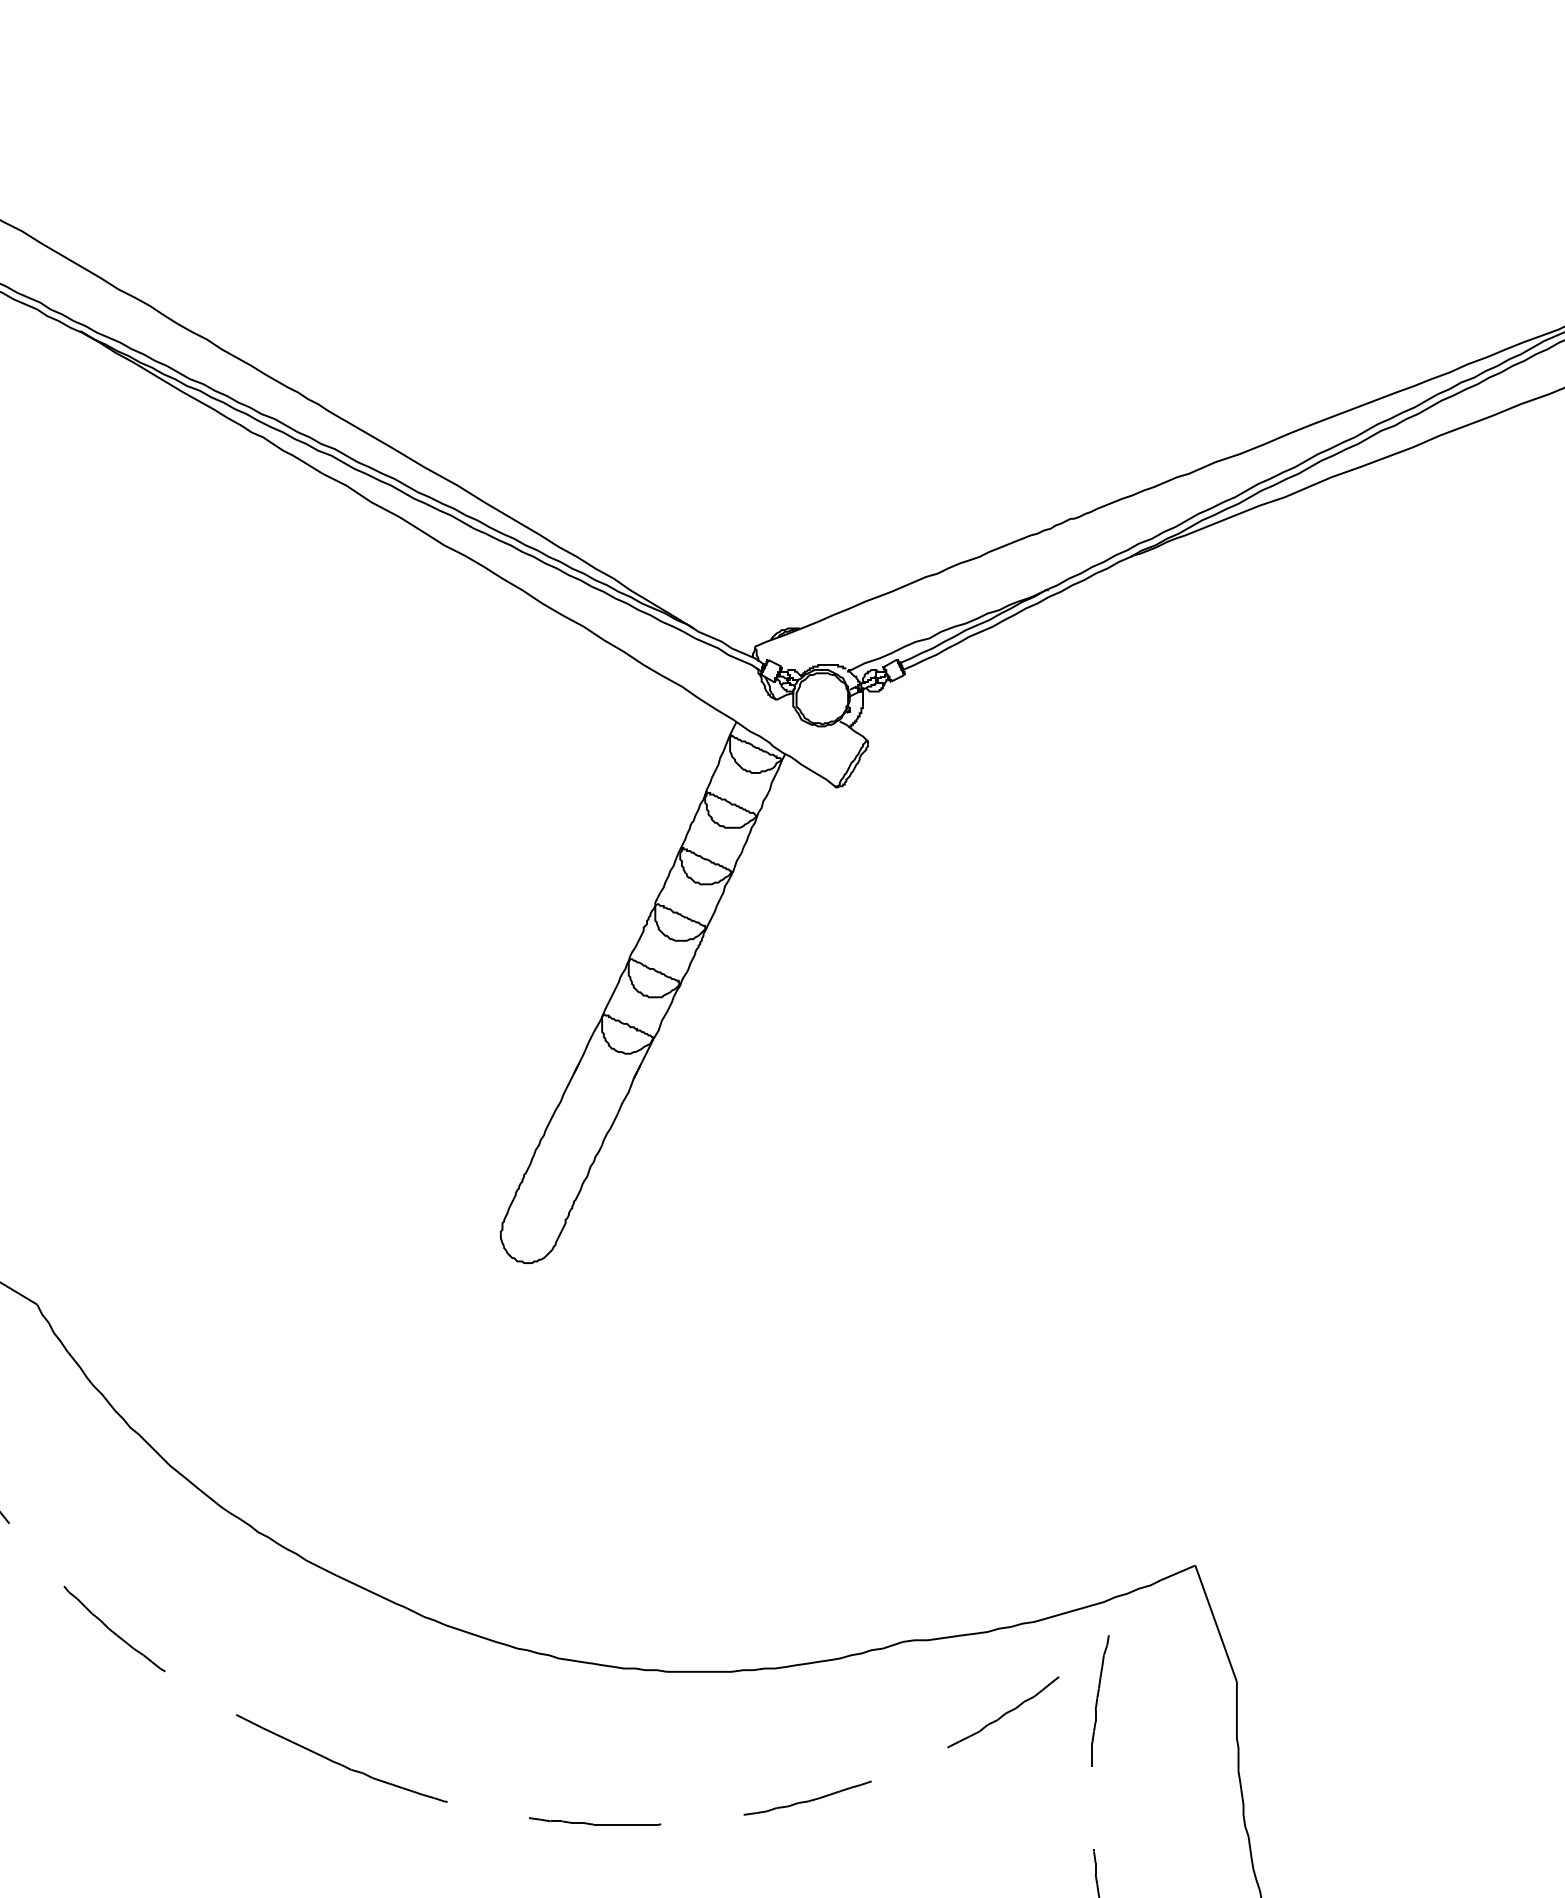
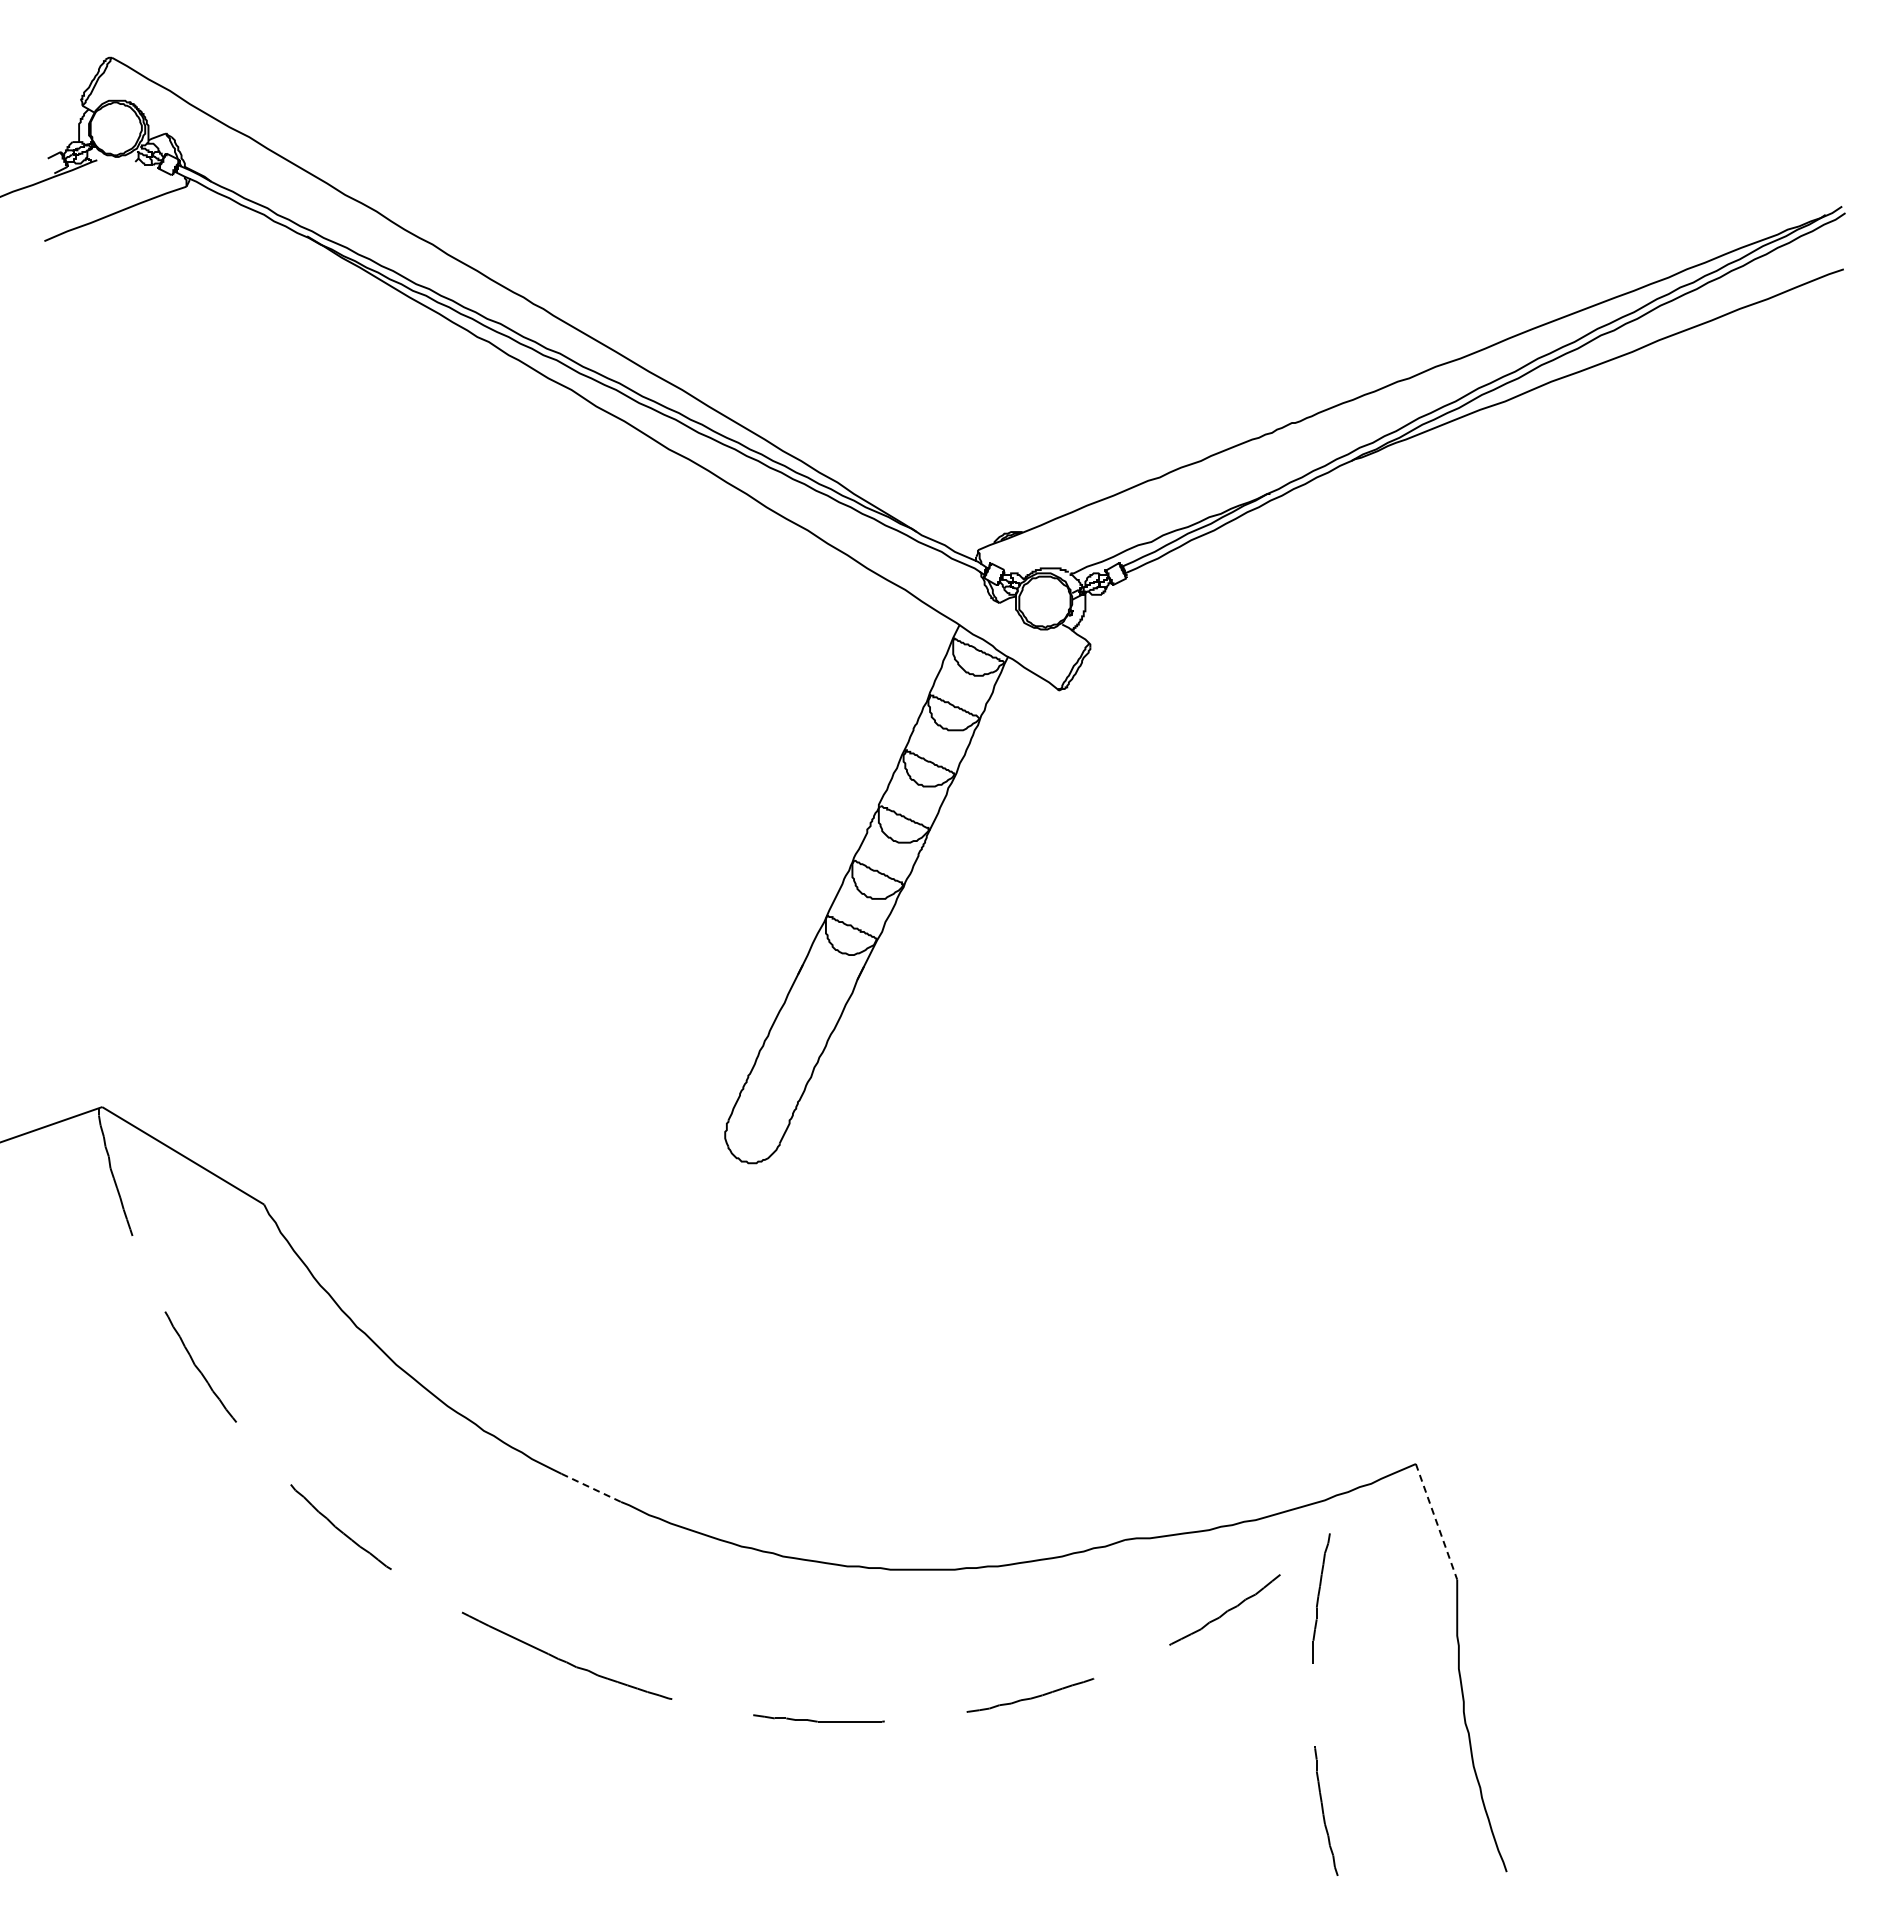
line: (366, 1589) -> (591, 1487), solid -> dashed
line: (1216, 1624) -> (1436, 1522), solid -> dashed

